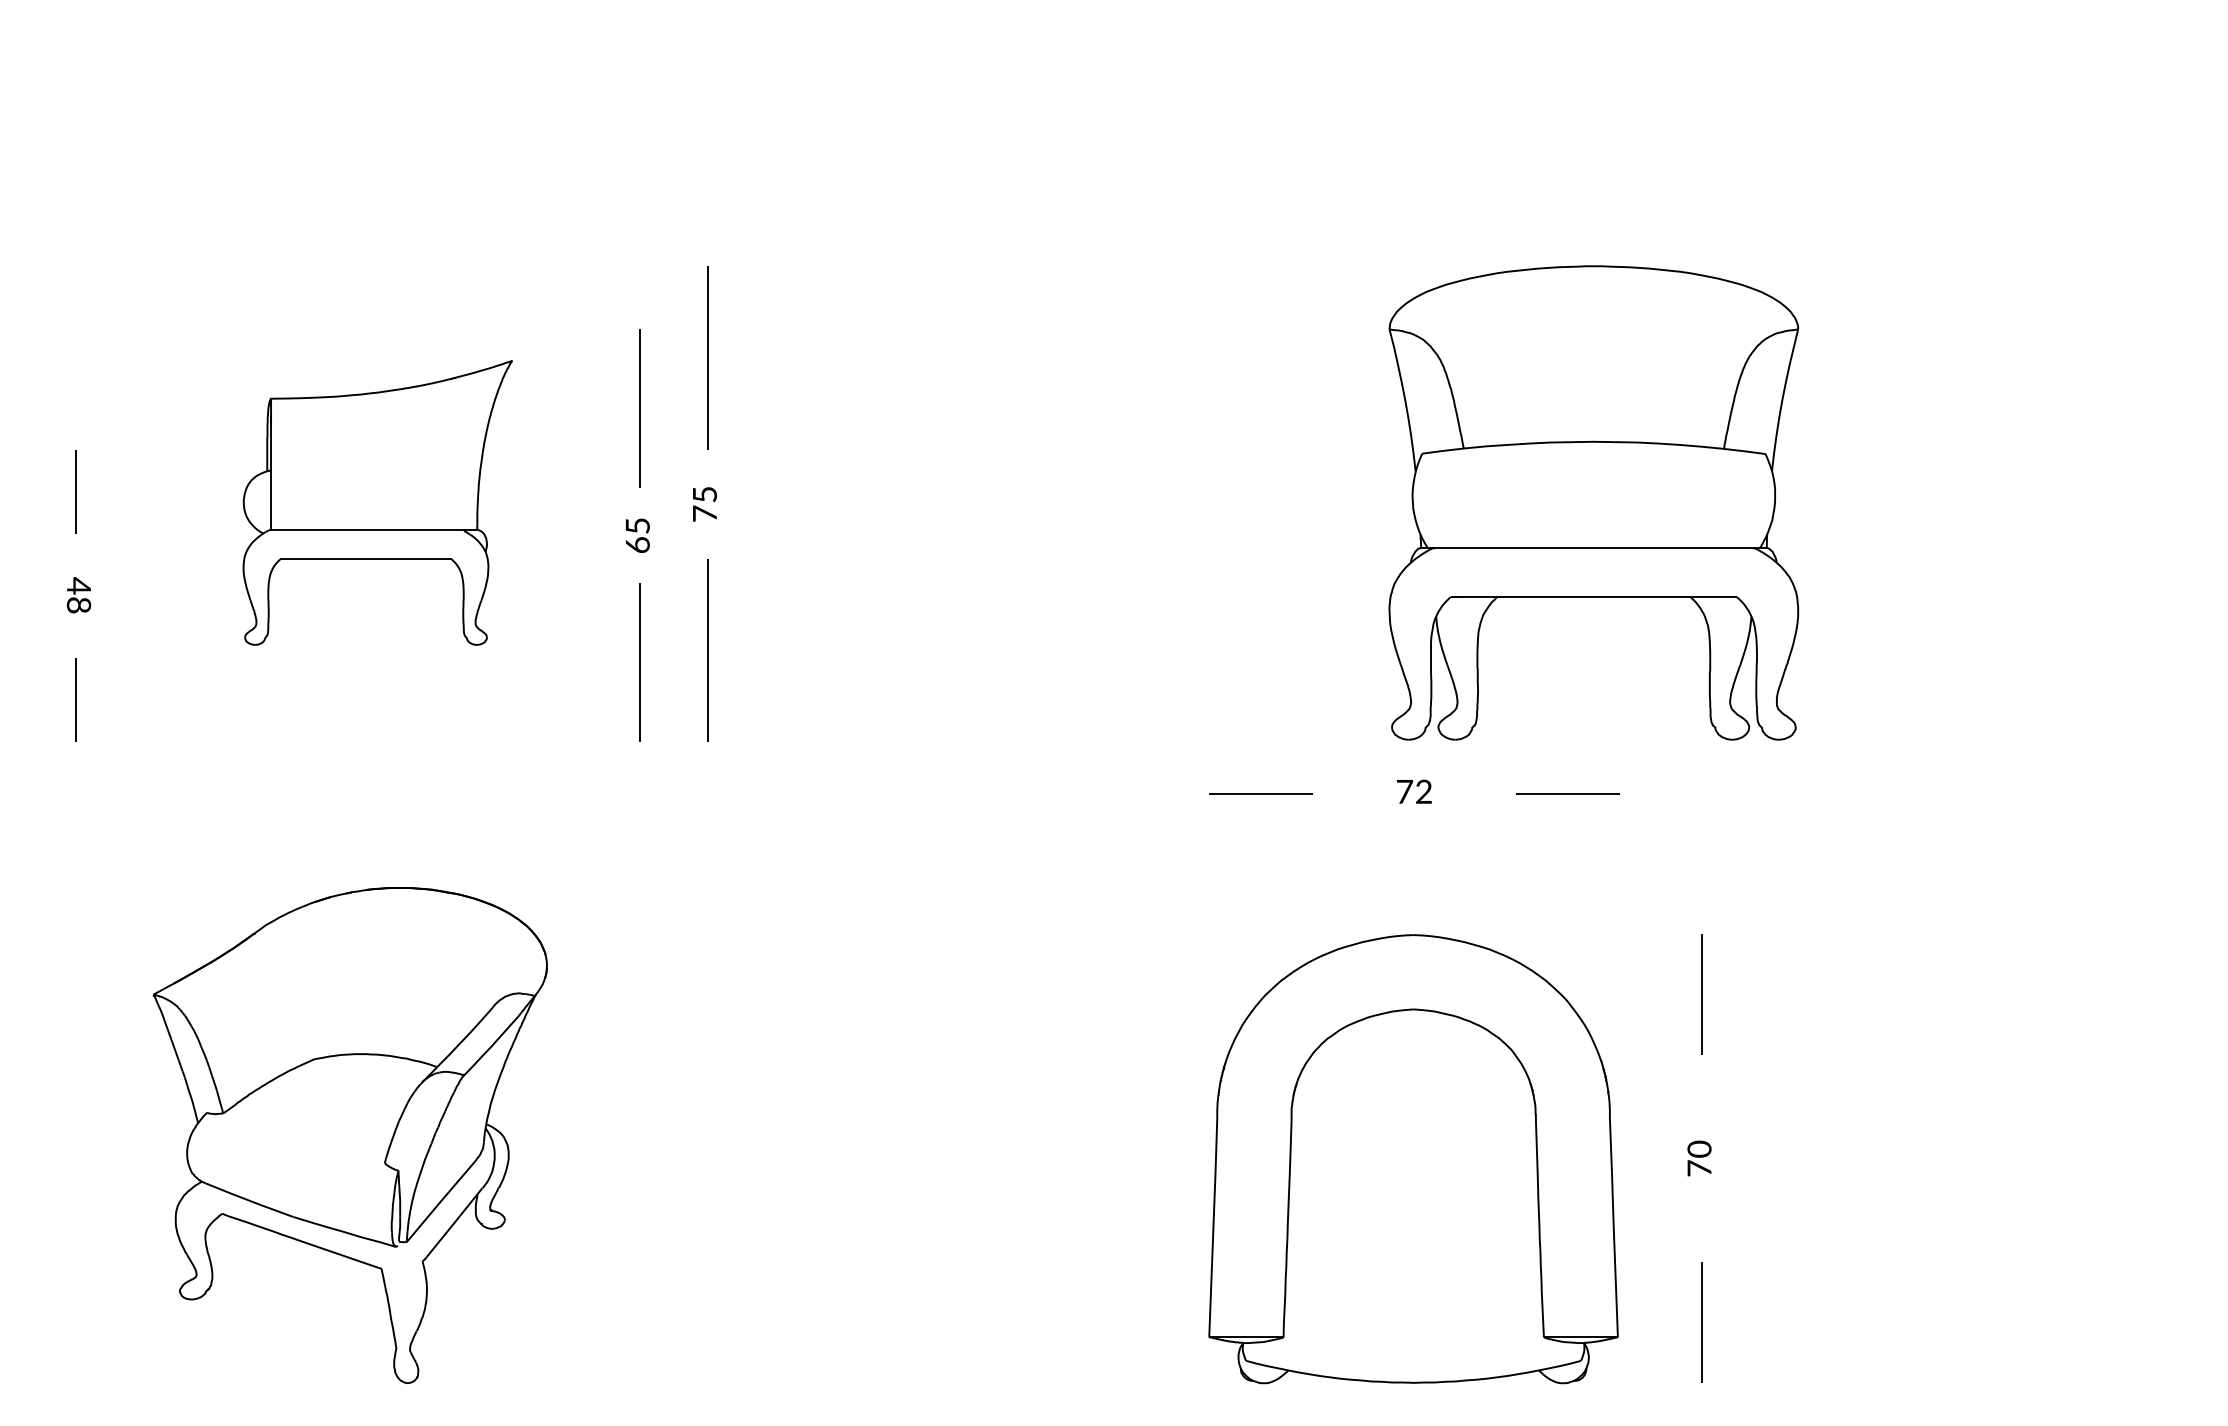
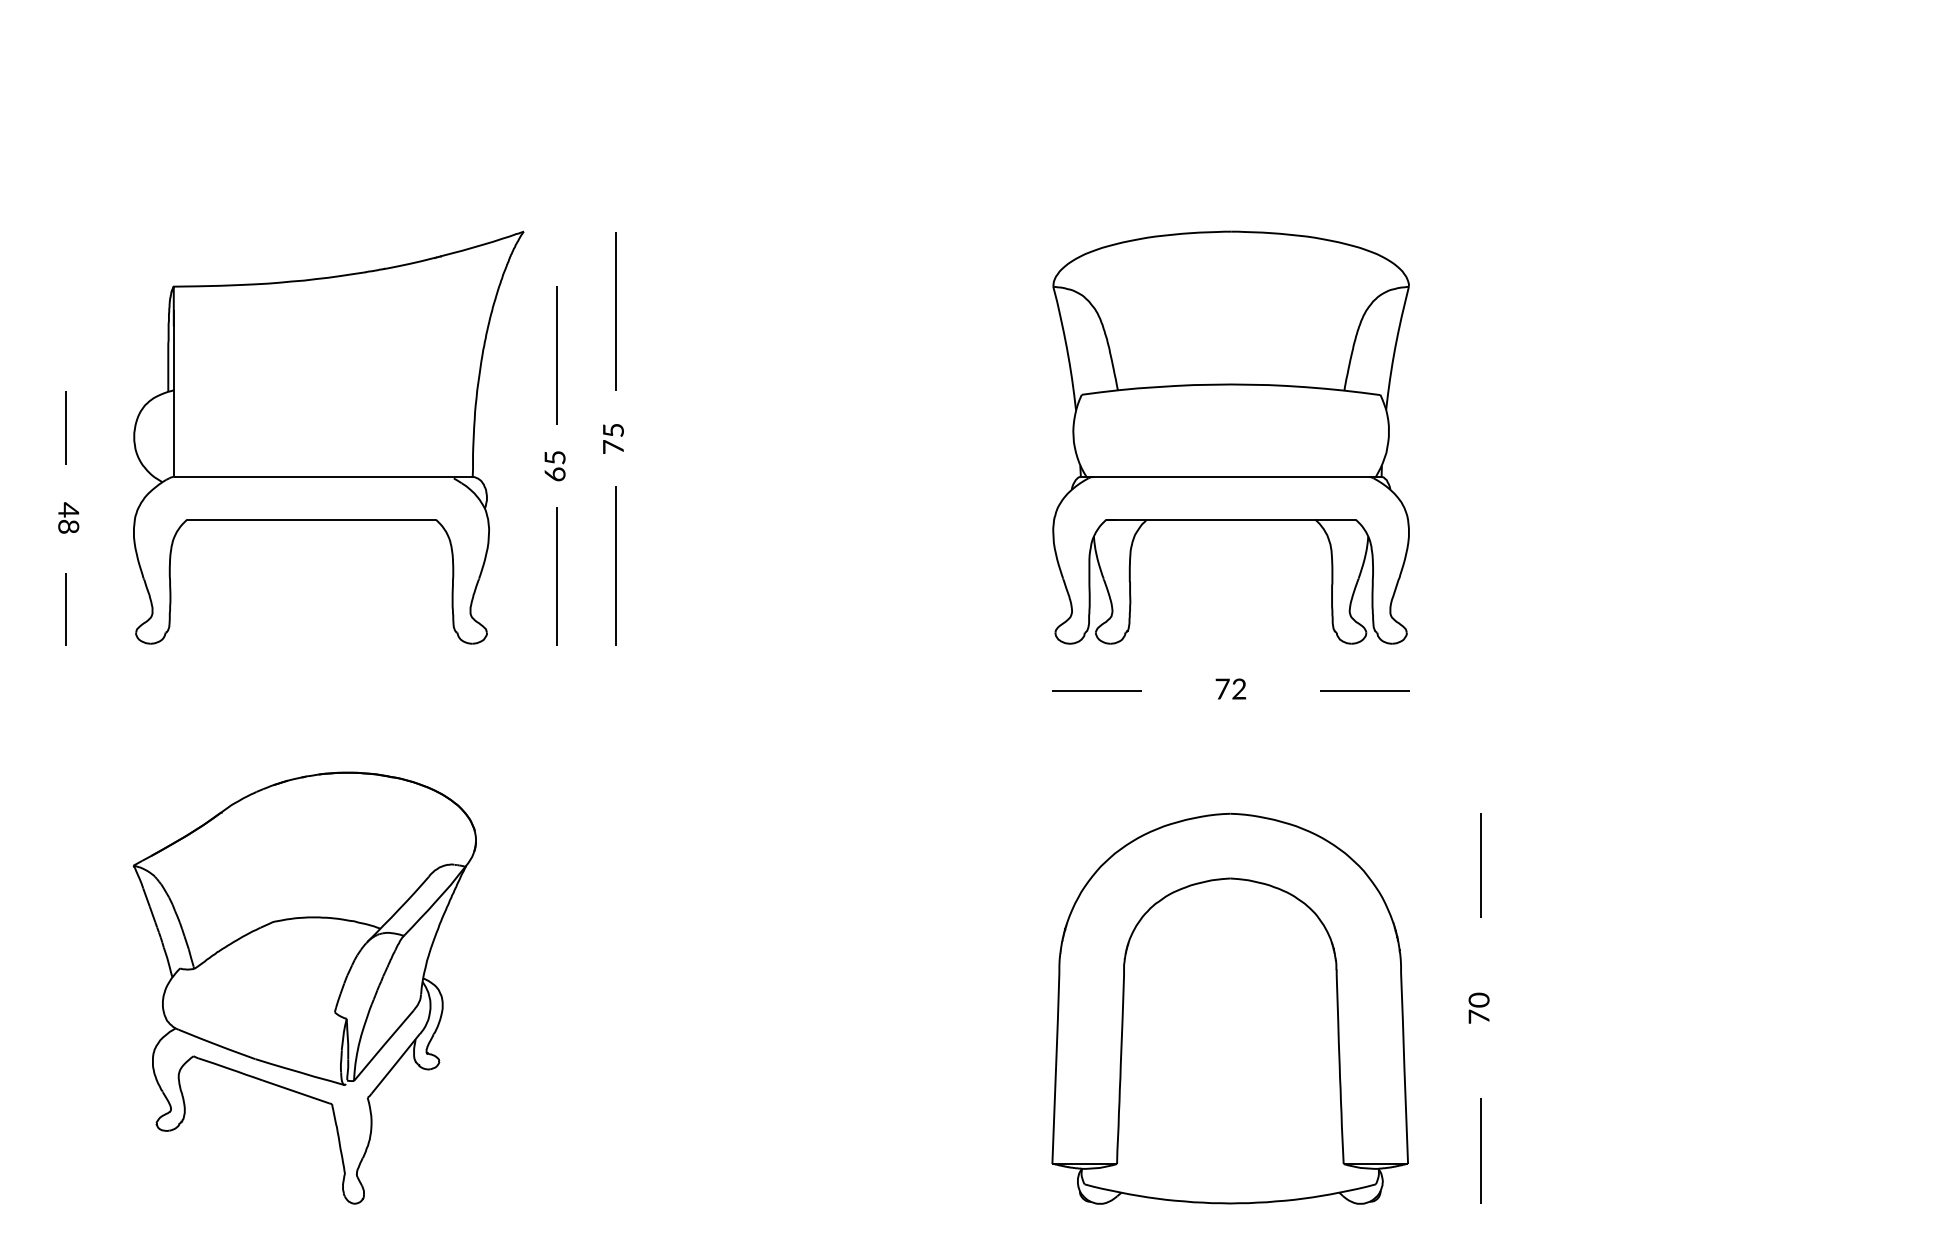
part: (377, 502) -> (328, 437), size x1.67
part: (1593, 502) -> (1230, 437), moved

